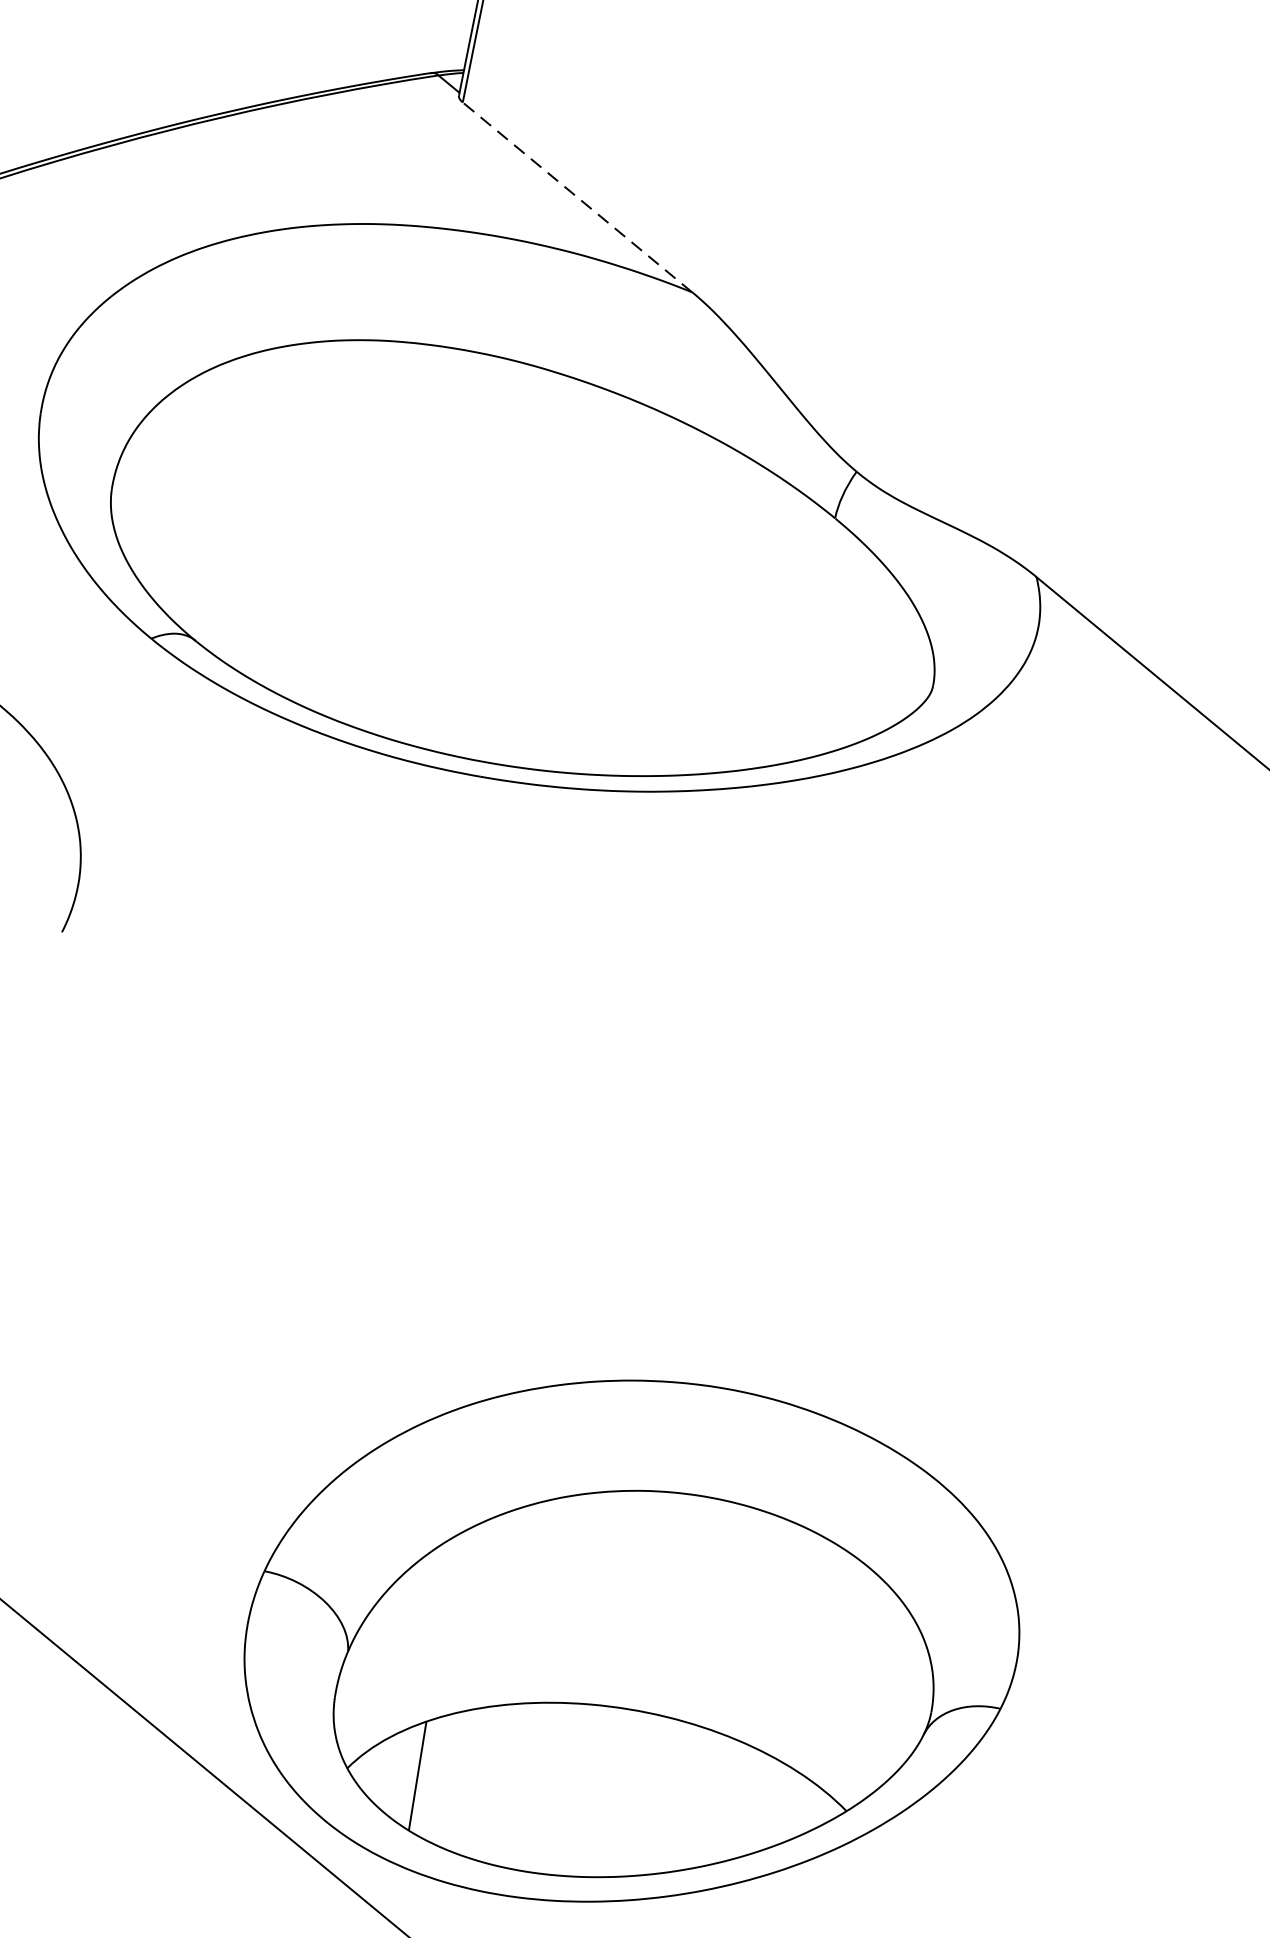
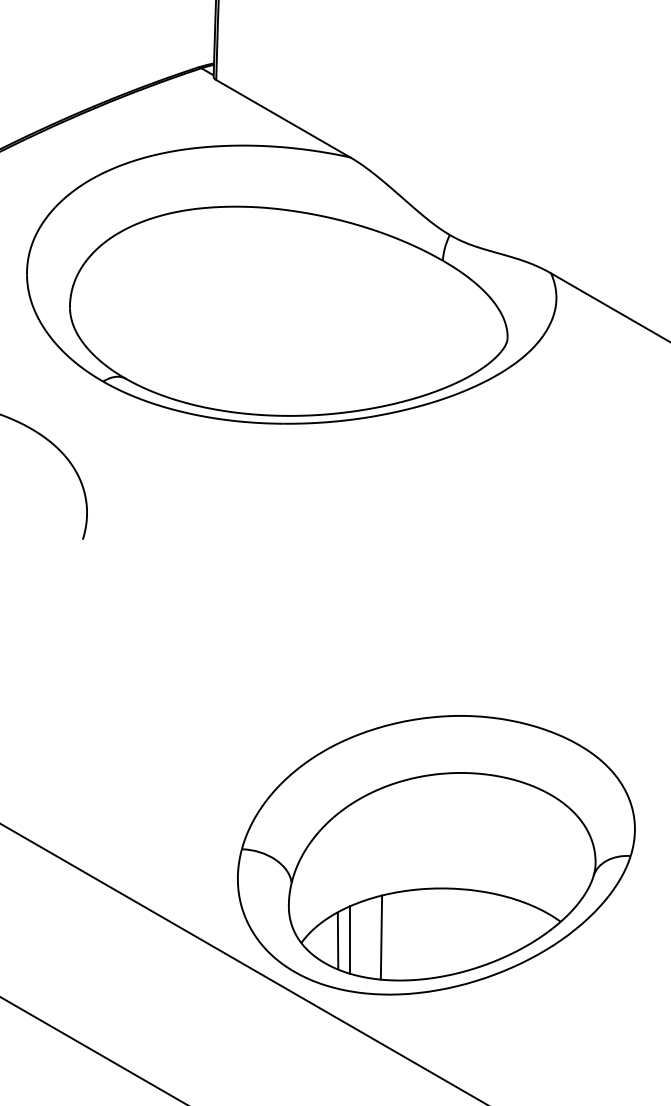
line: (576, 196) -> (282, 118), dashed -> solid
line: (439, 1777) -> (349, 939), added
line: (501, 1783) -> (381, 937), added

